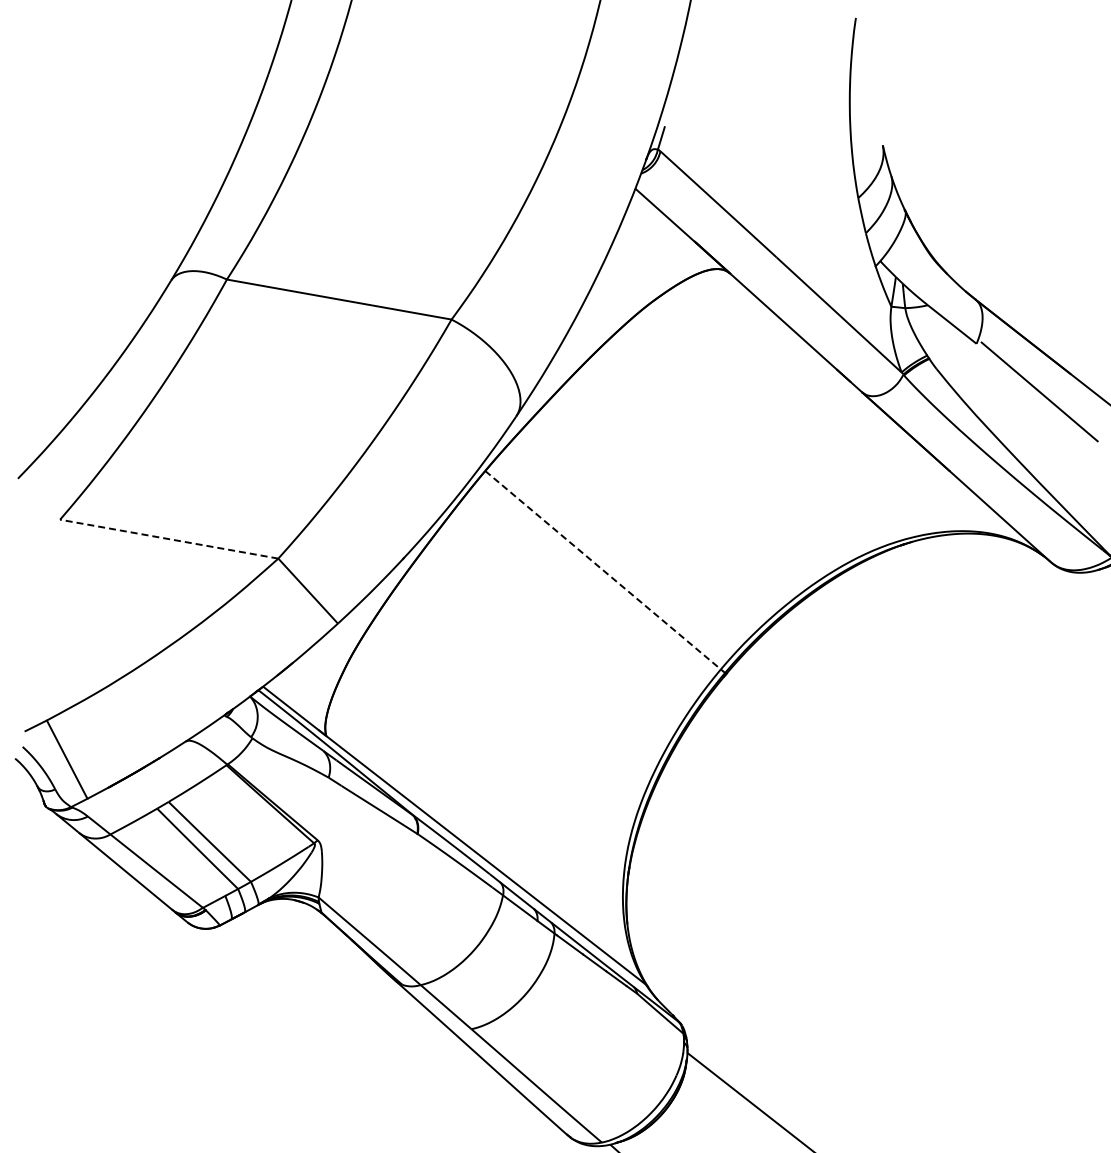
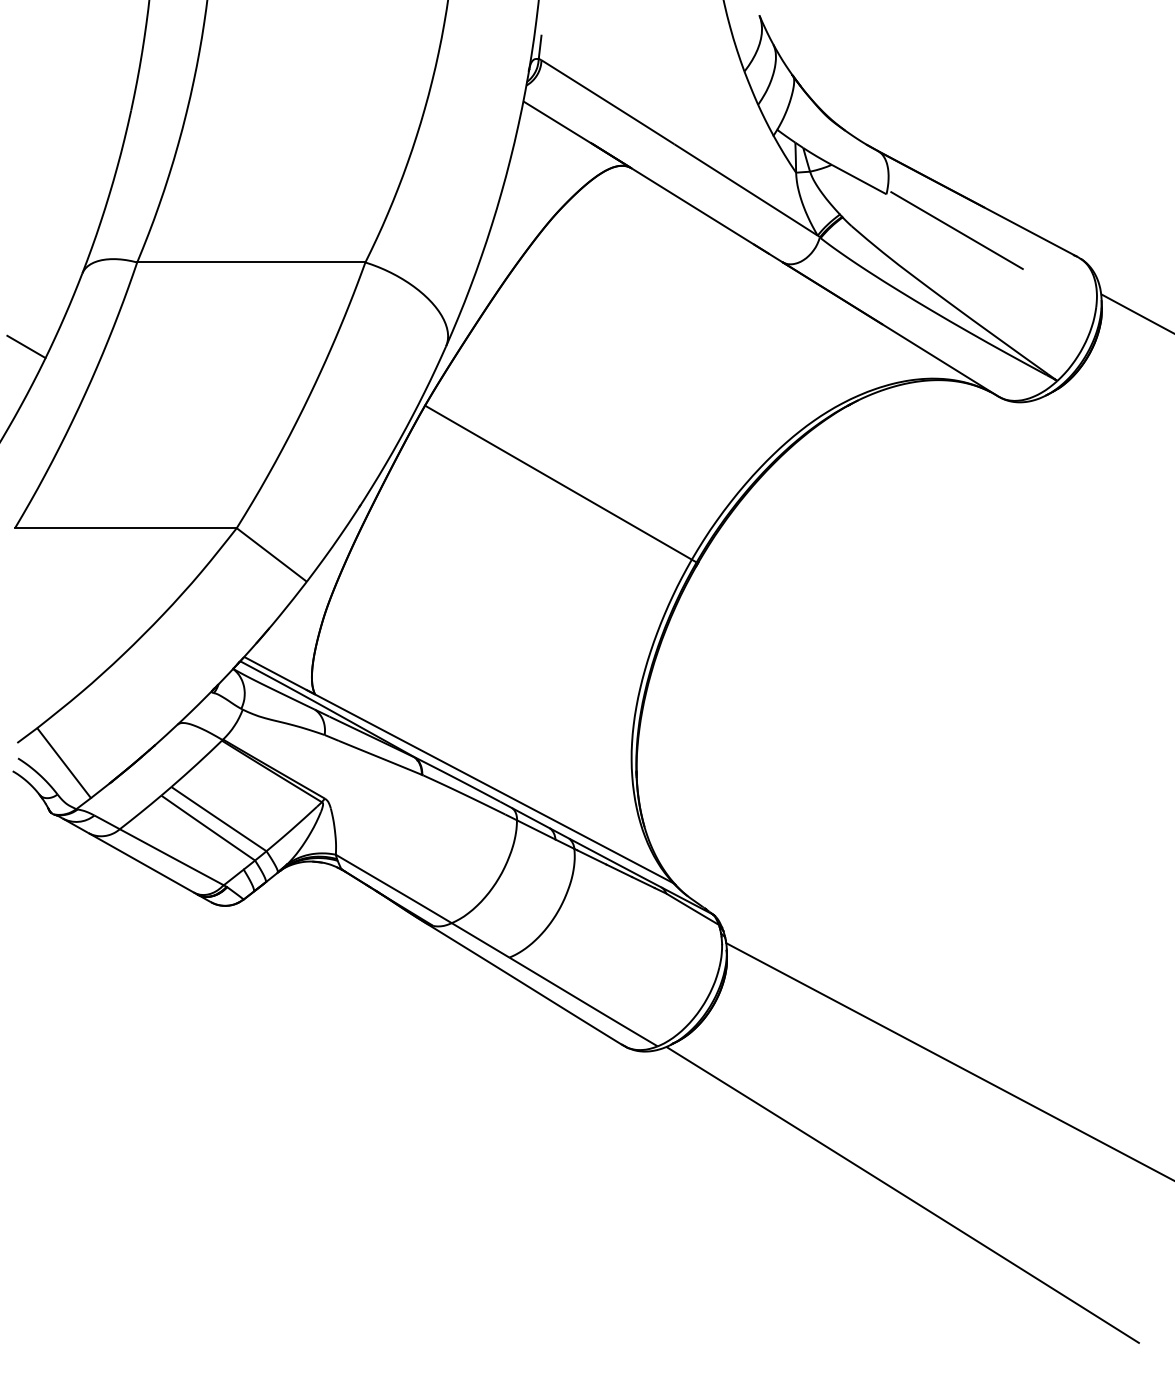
line: (103, 342) -> (26, 346), added
line: (168, 539) -> (125, 528), dashed -> solid
line: (603, 570) -> (558, 482), dashed -> solid

